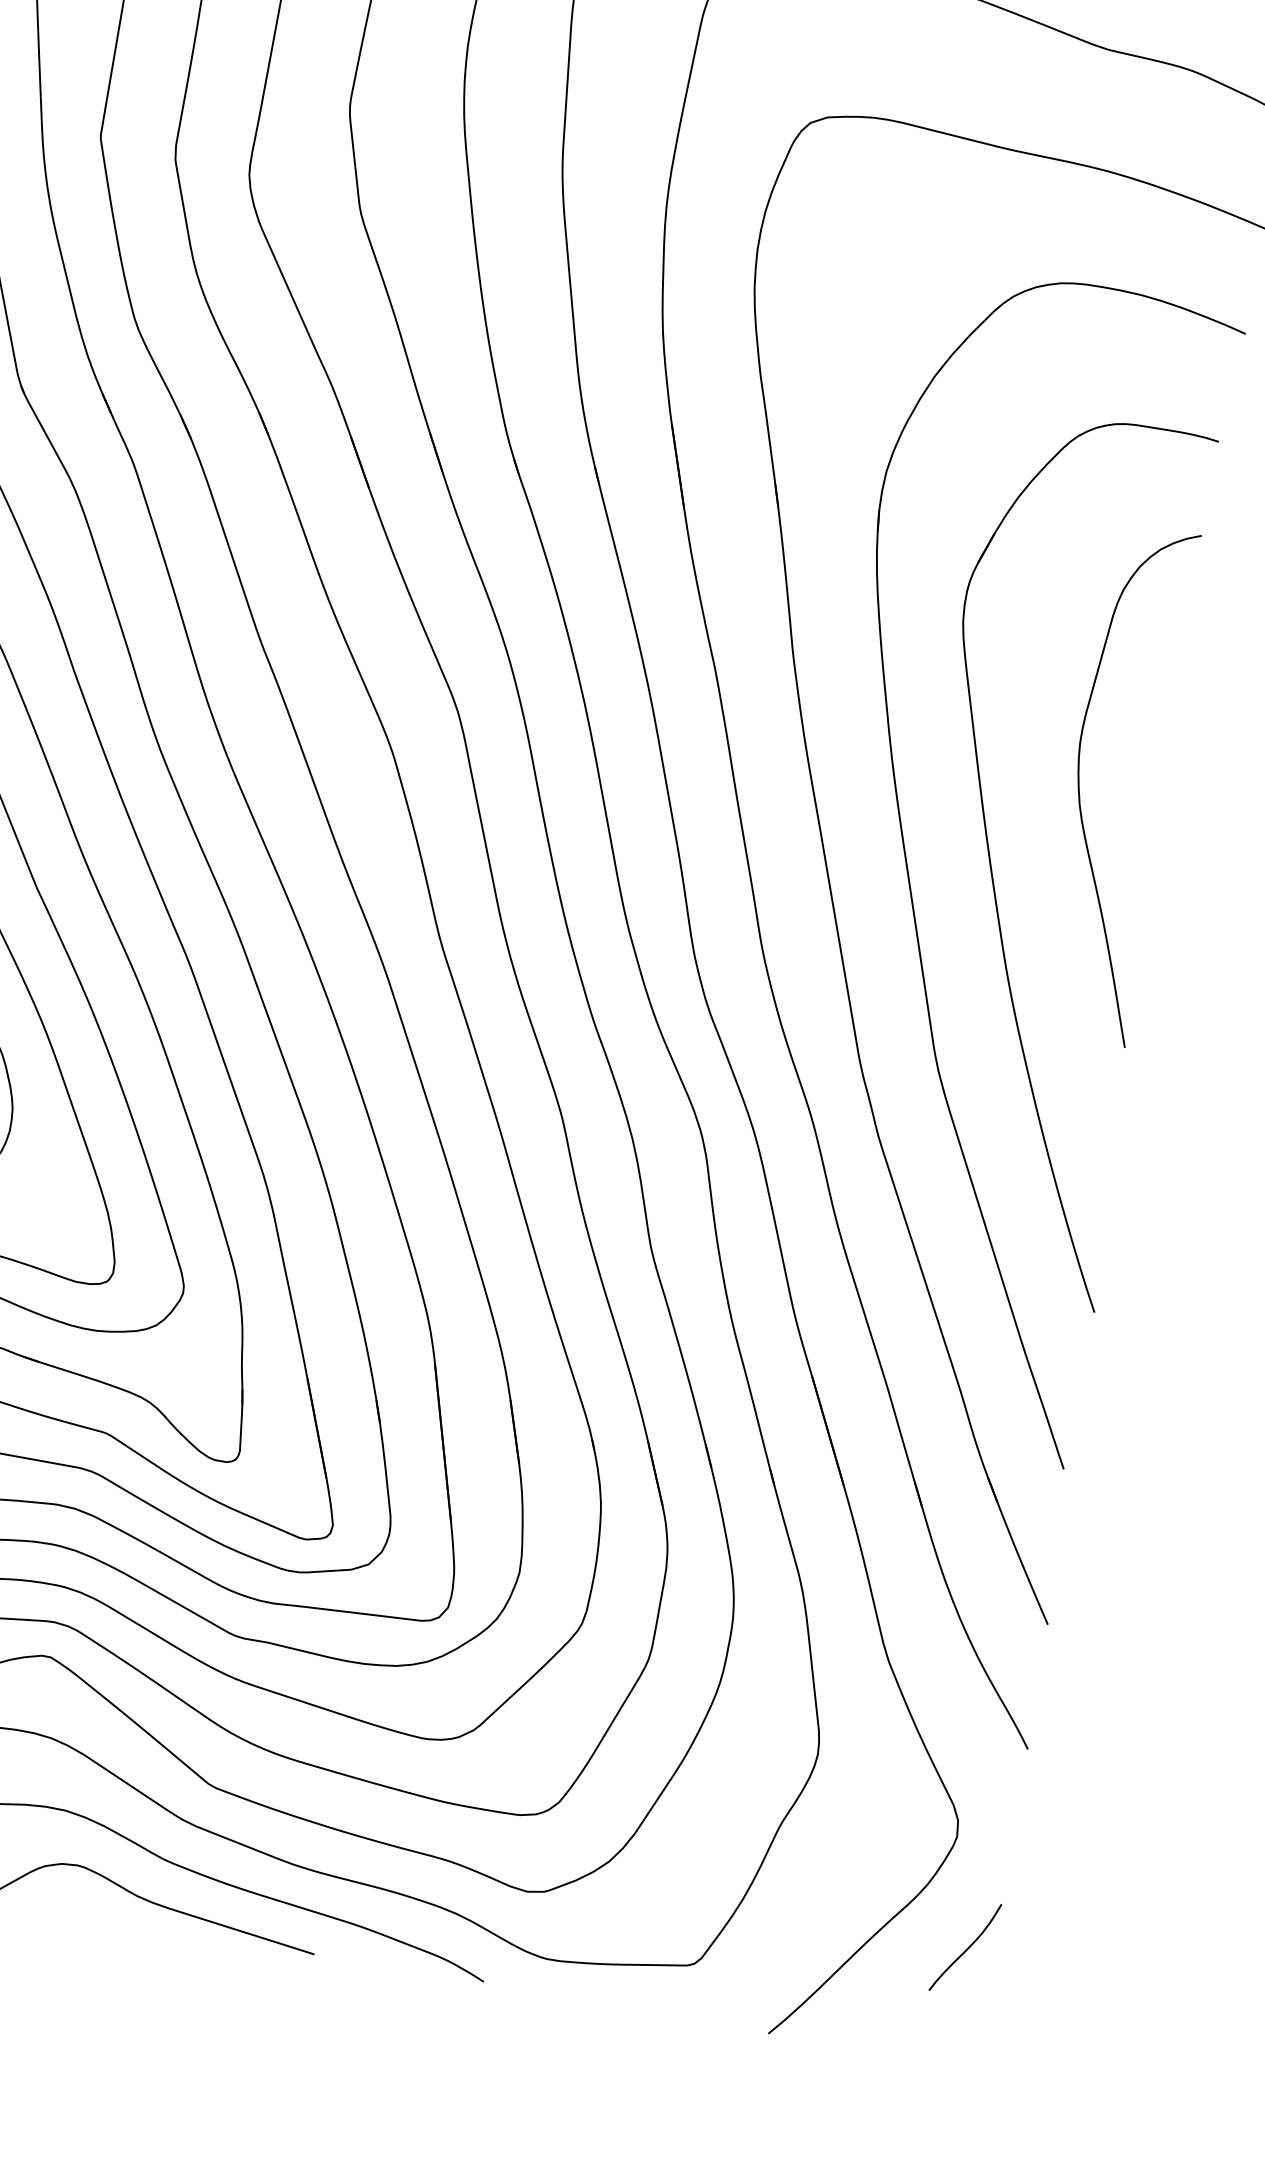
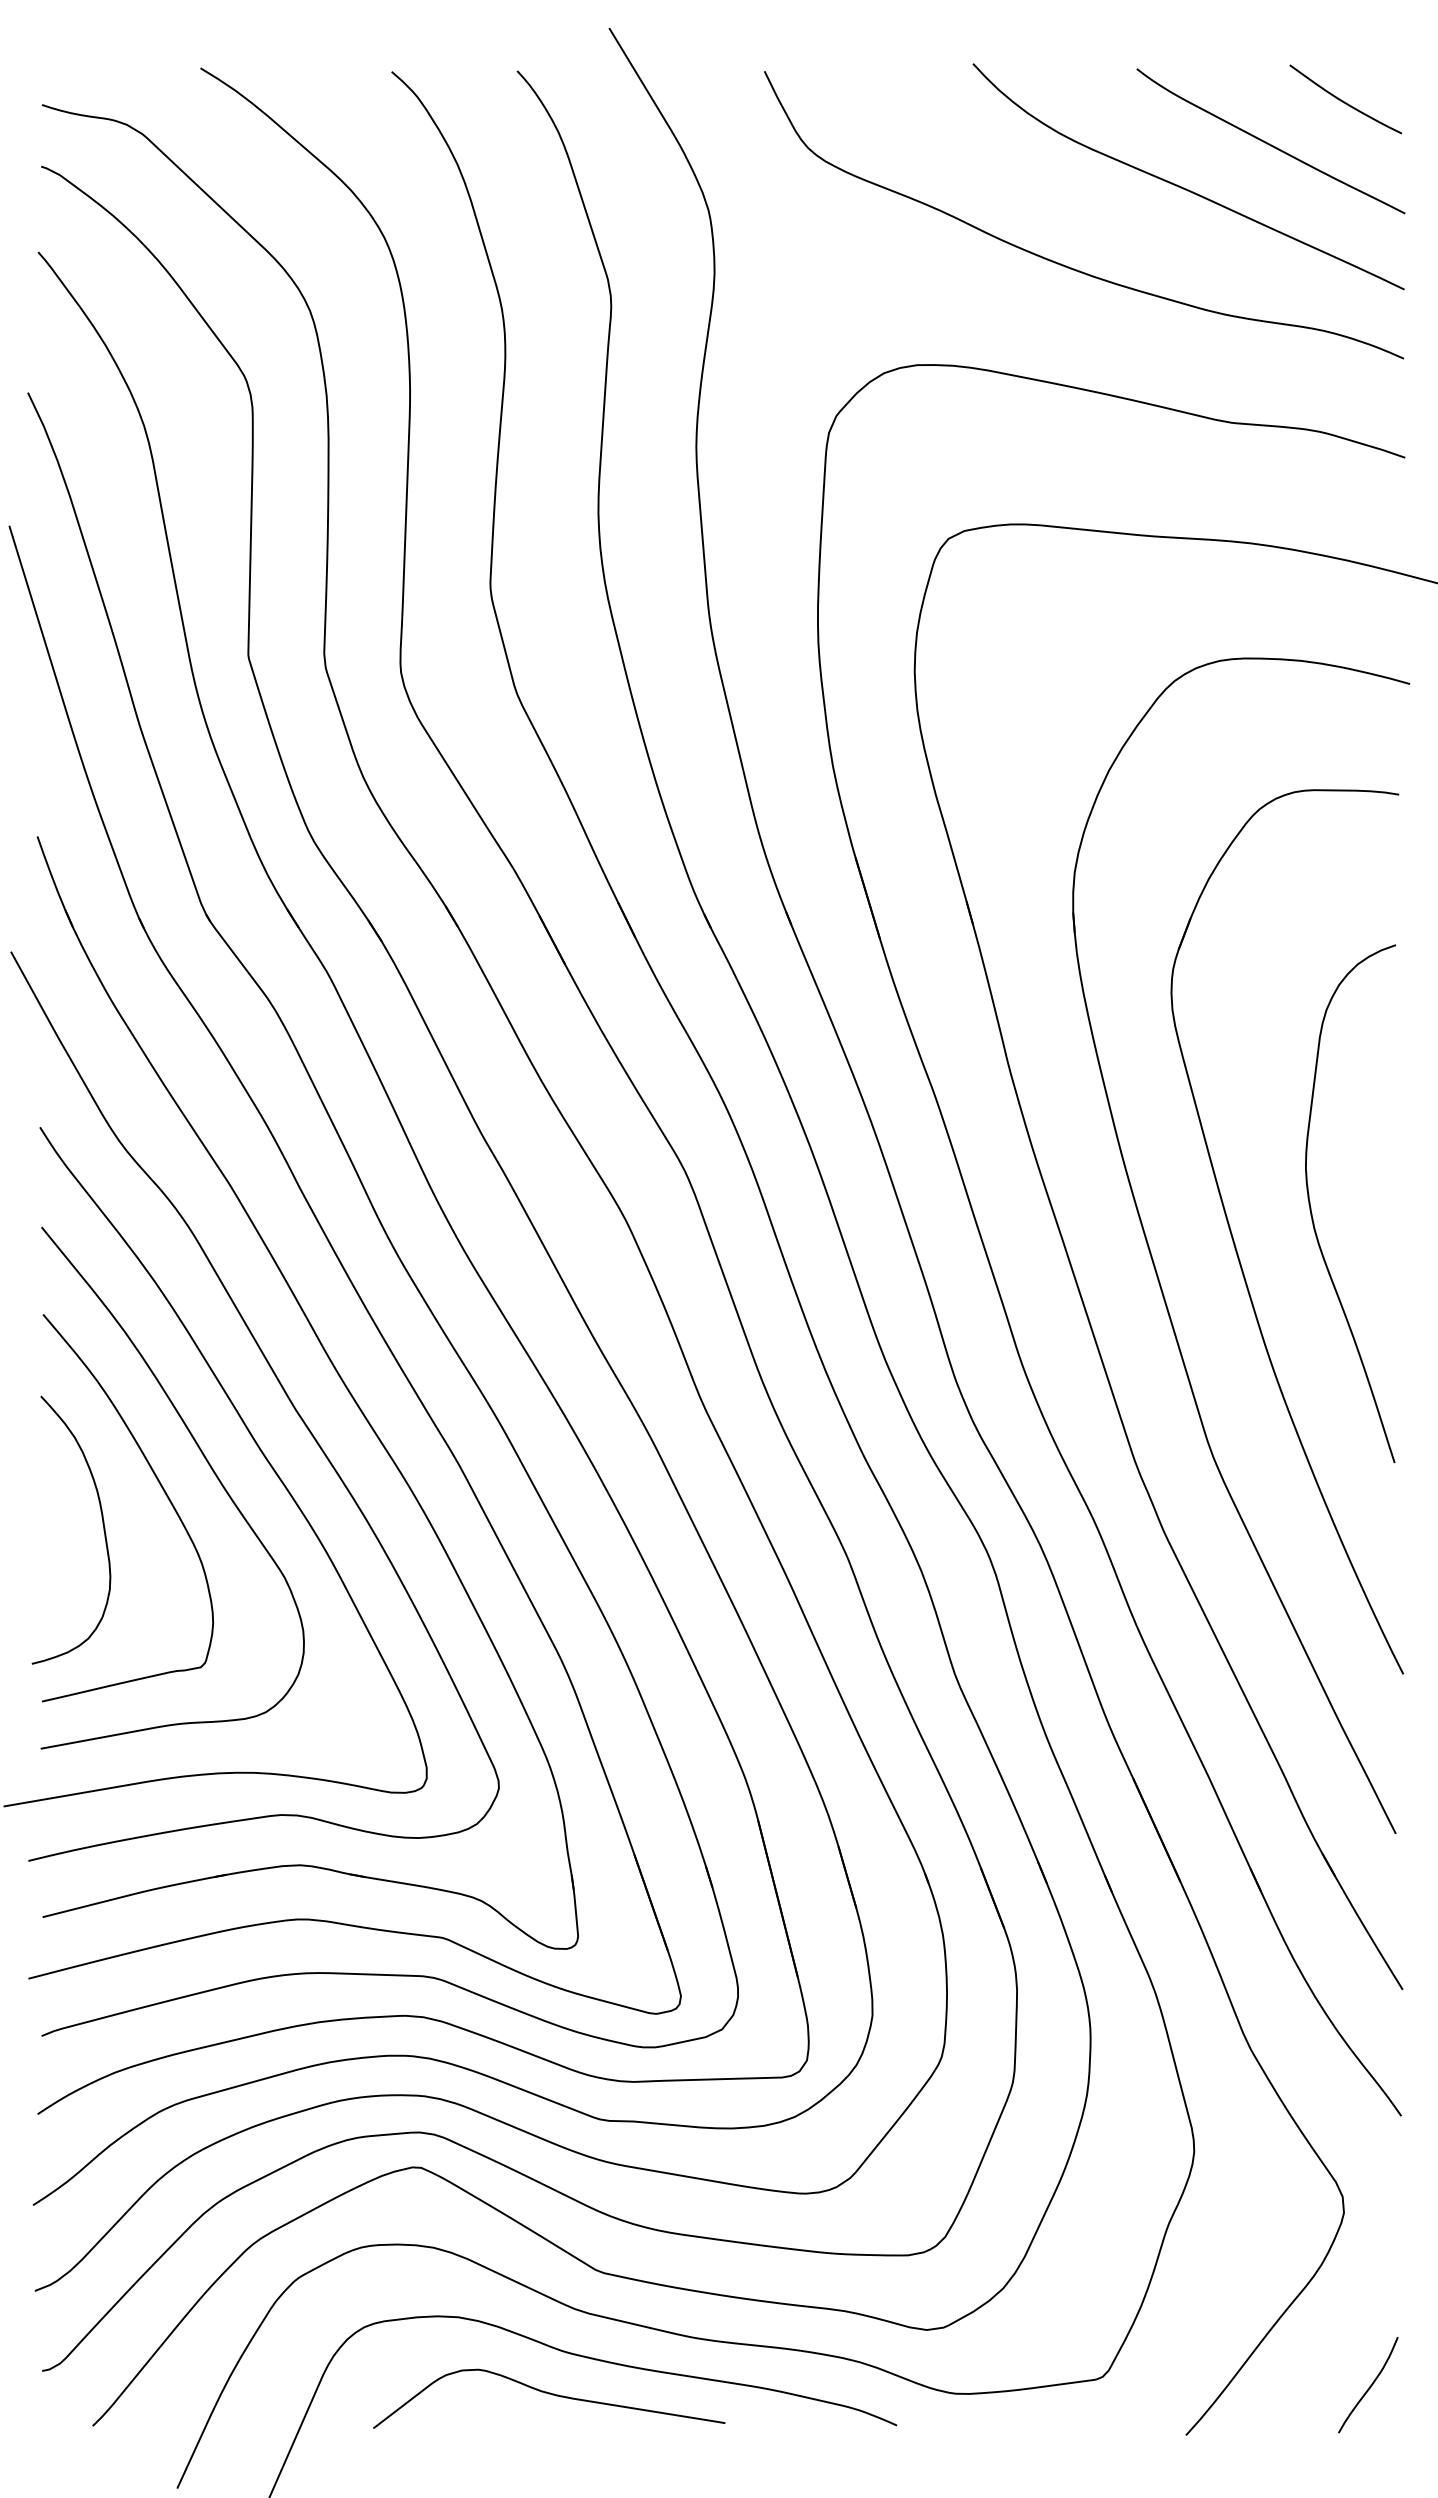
curve: (1079, 783) -> (1311, 1207), moved
curve: (966, 1948) -> (1369, 2386), moved

